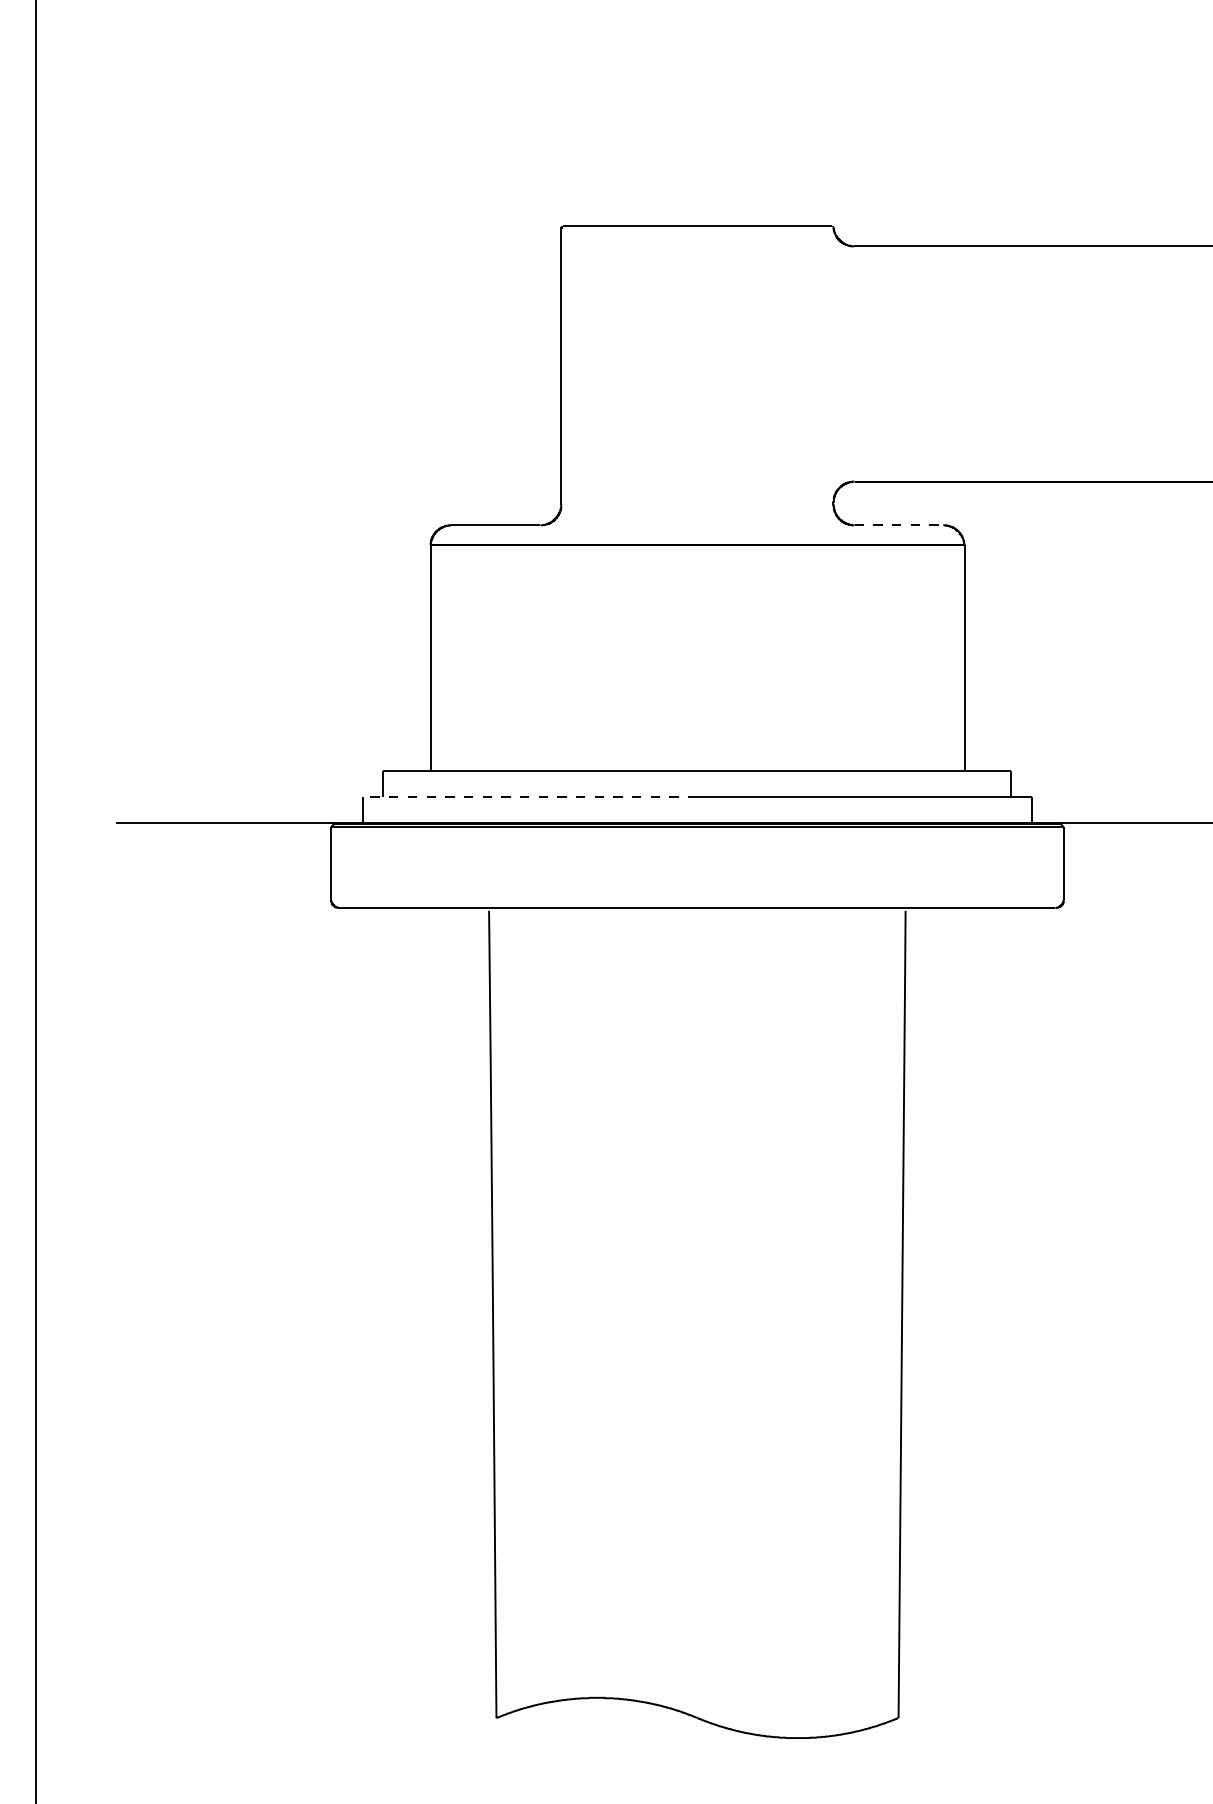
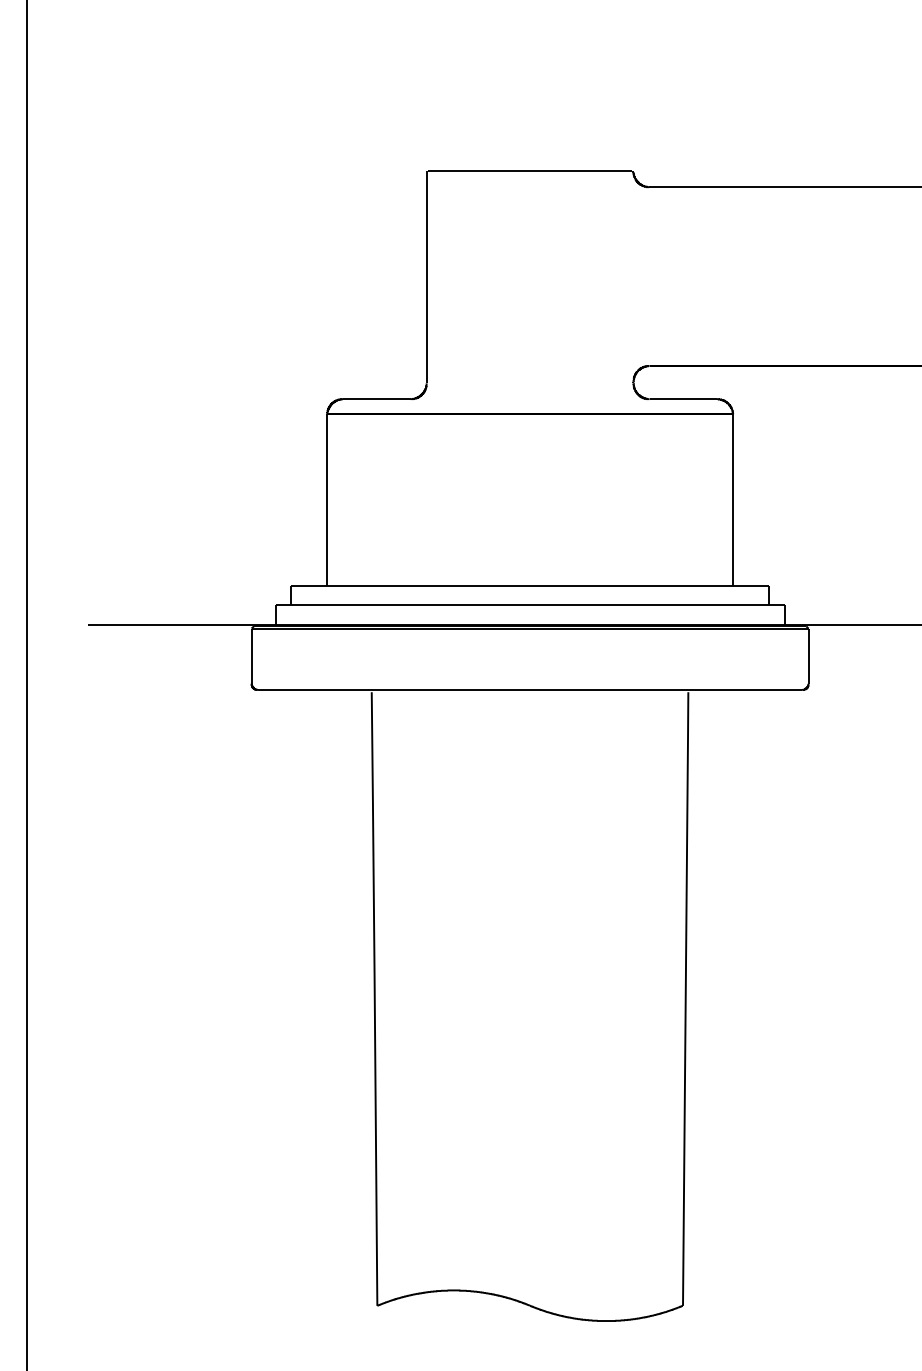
line: (899, 525) -> (683, 399), dashed -> solid
line: (529, 796) -> (402, 605), dashed -> solid

